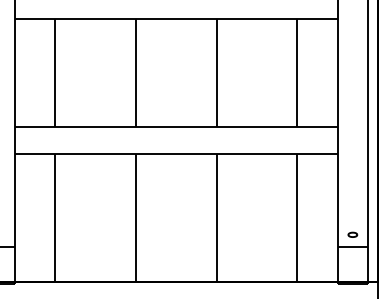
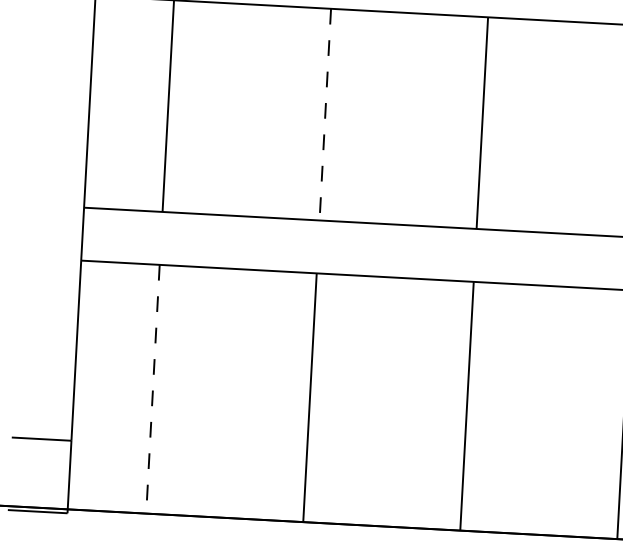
line: (135, 73) -> (324, 115), solid -> dashed
line: (55, 218) -> (153, 389), solid -> dashed

